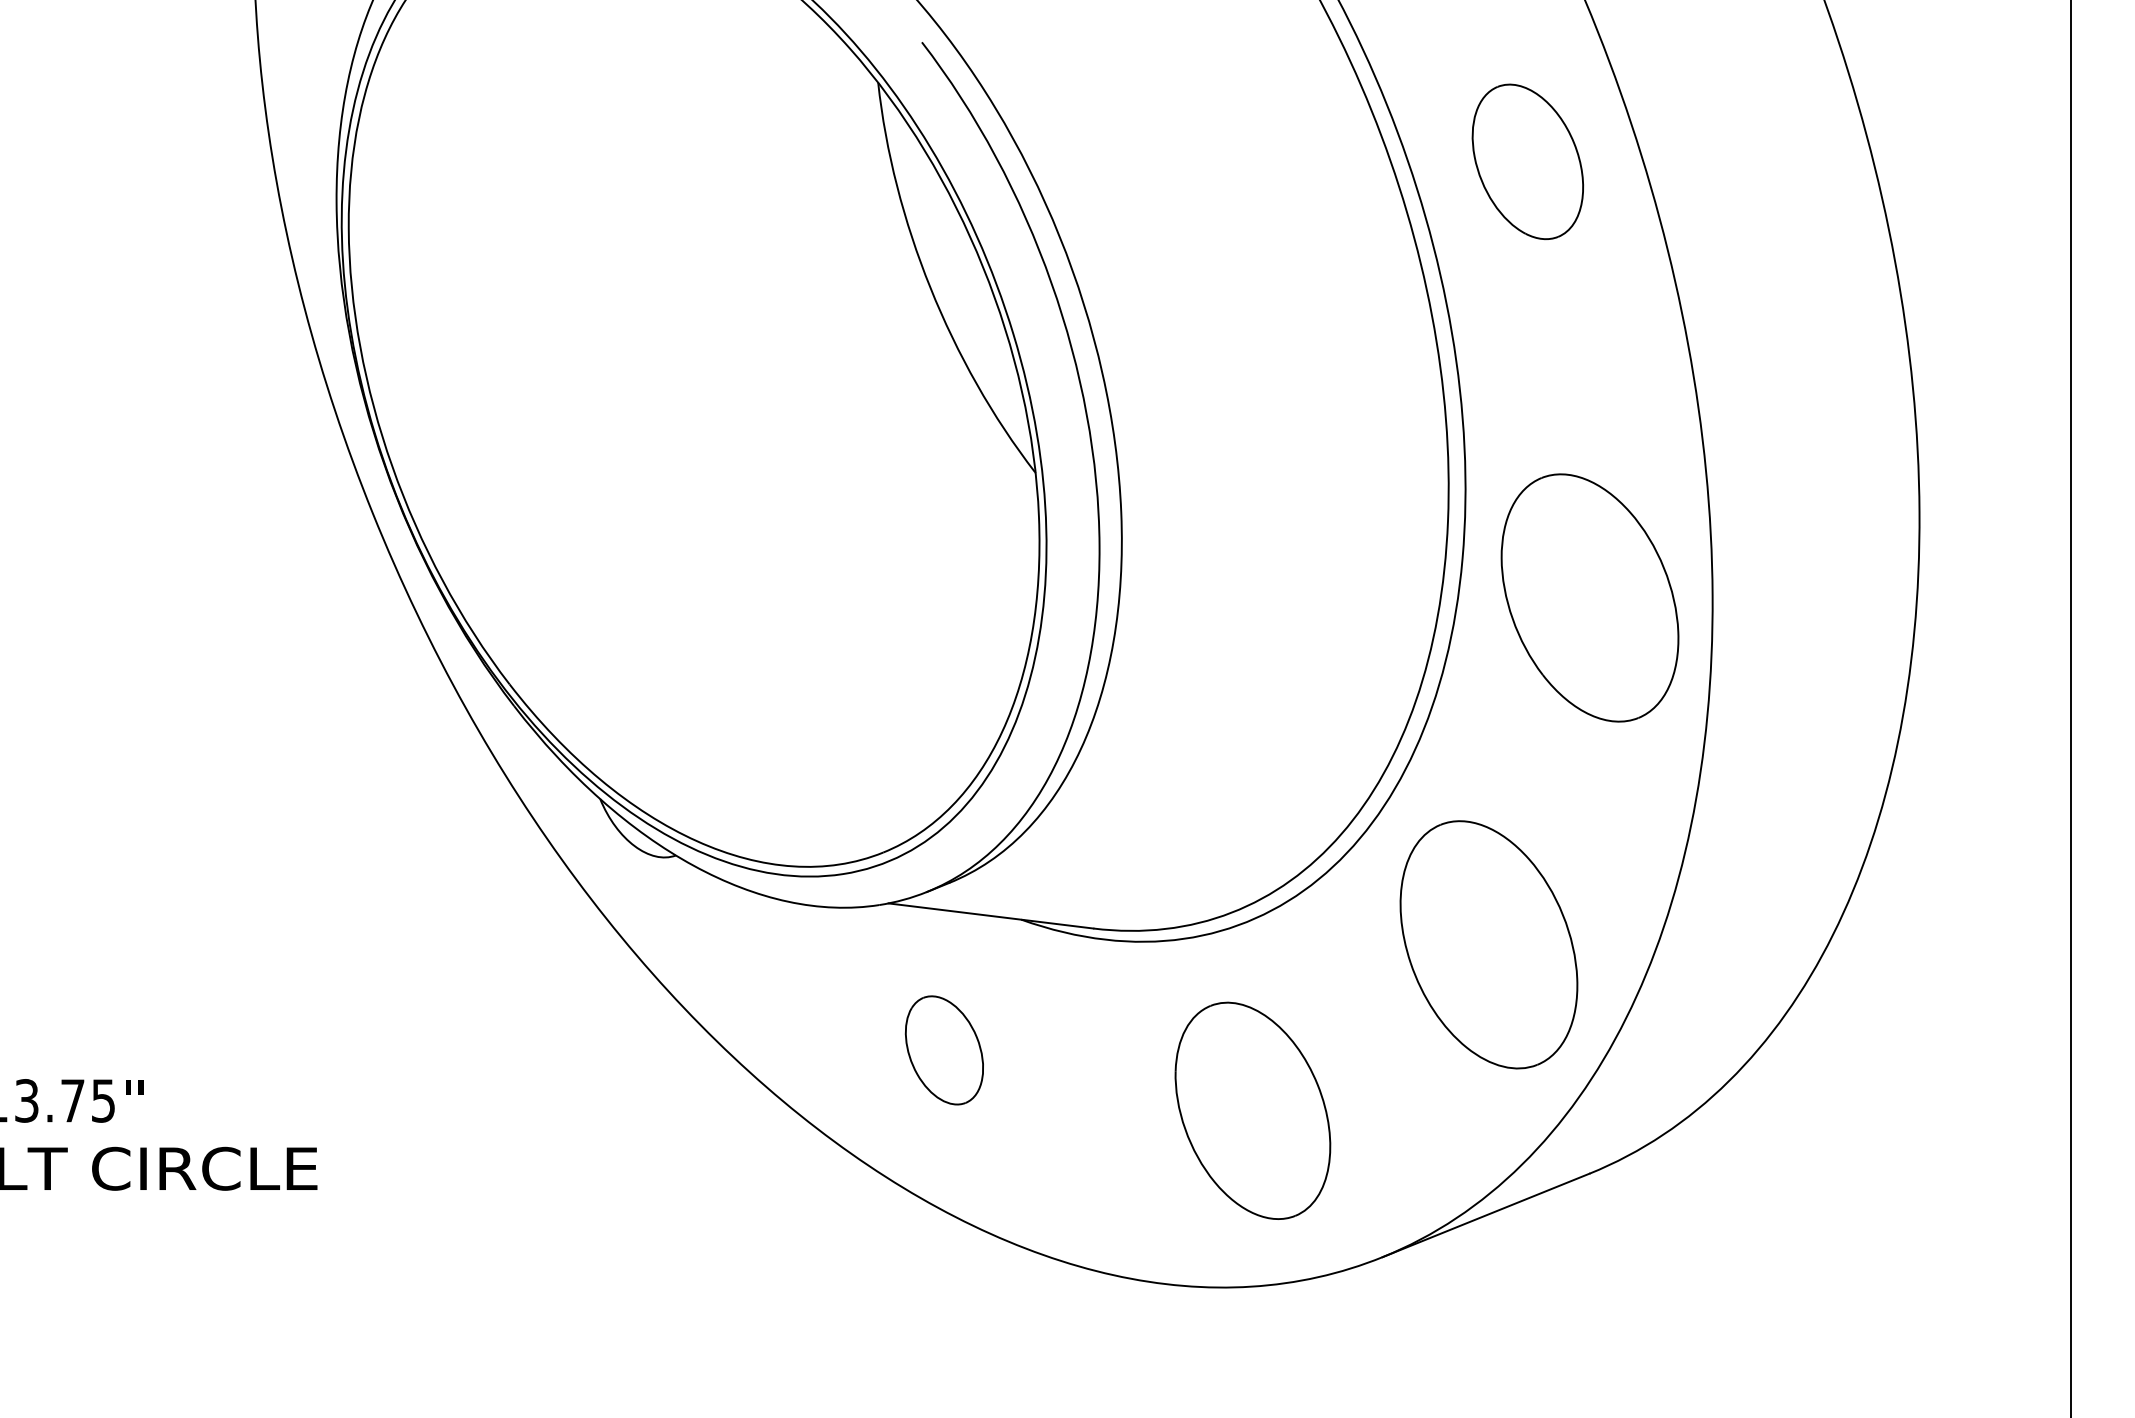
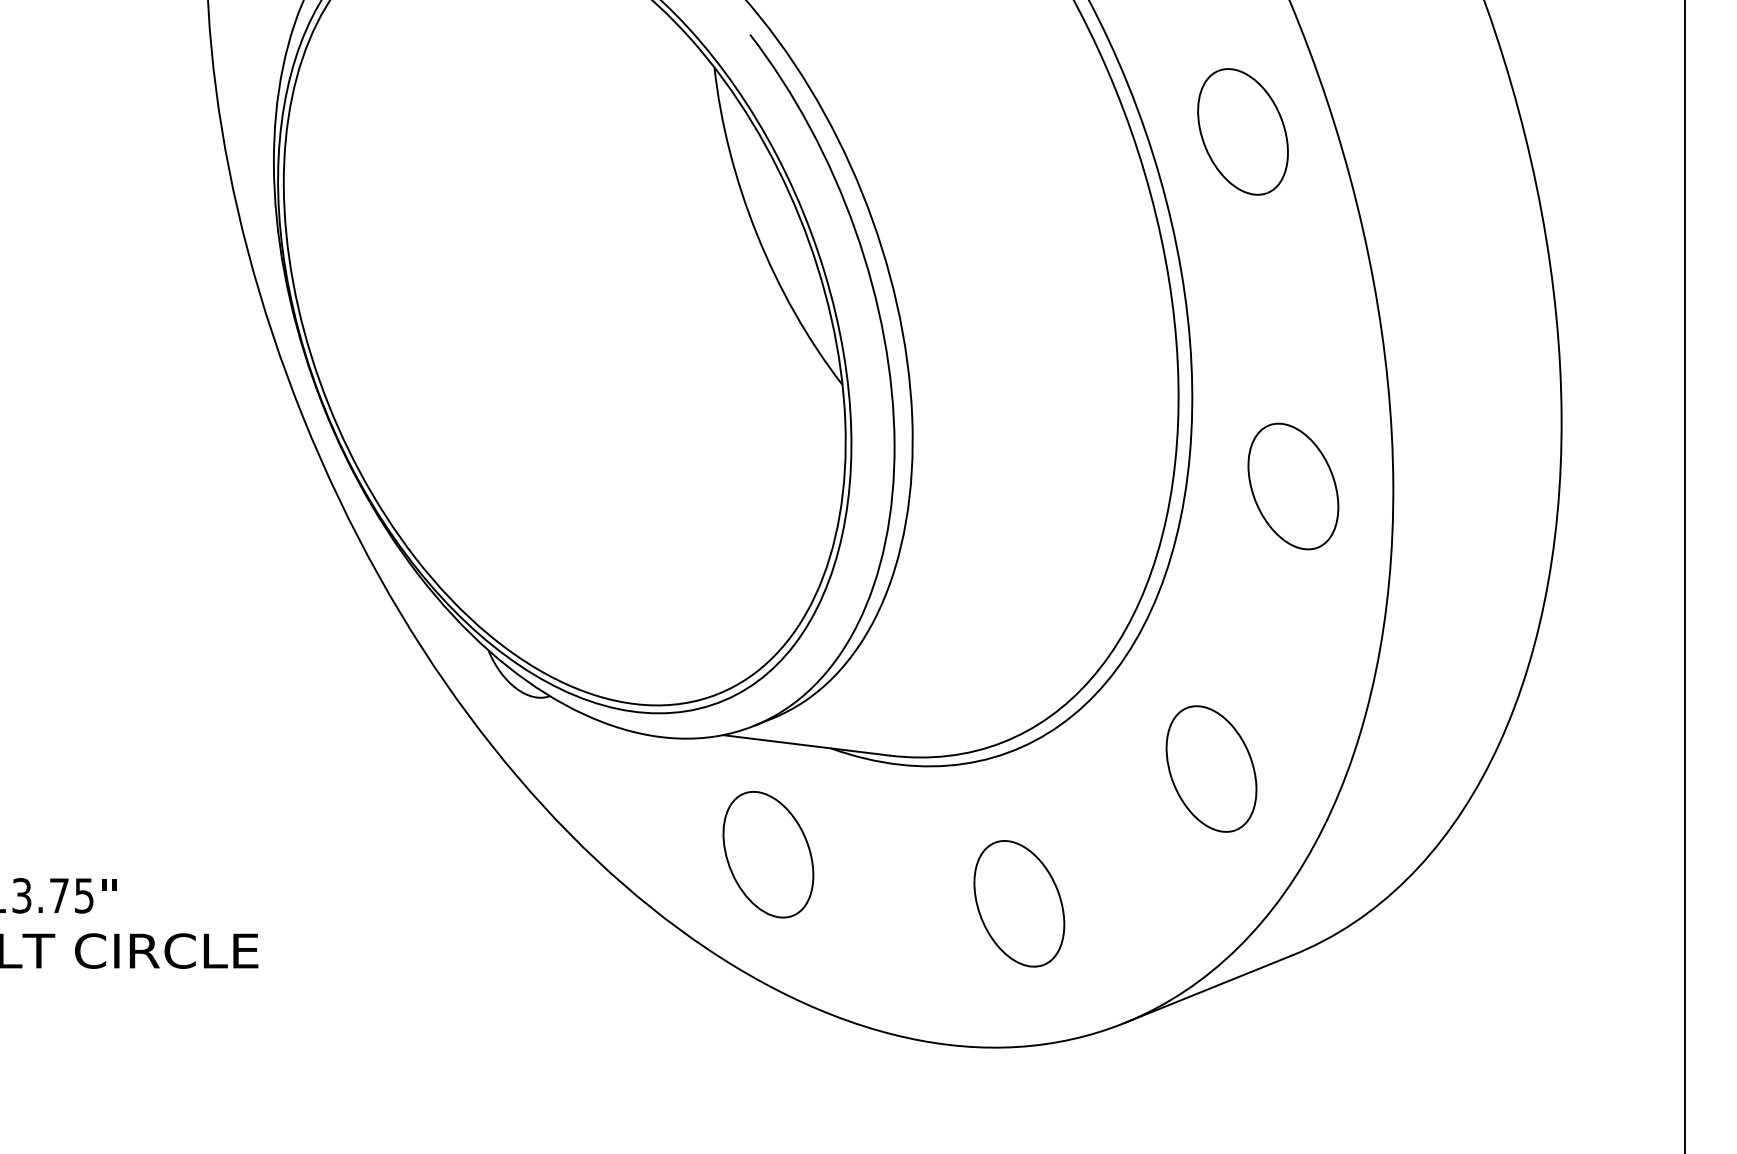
part: (1589, 597) -> (1293, 486), size x0.62
part: (1489, 945) -> (1211, 769), size x0.62
part: (944, 1050) -> (768, 854), size x1.43
part: (1252, 1110) -> (1018, 903), size x0.71

